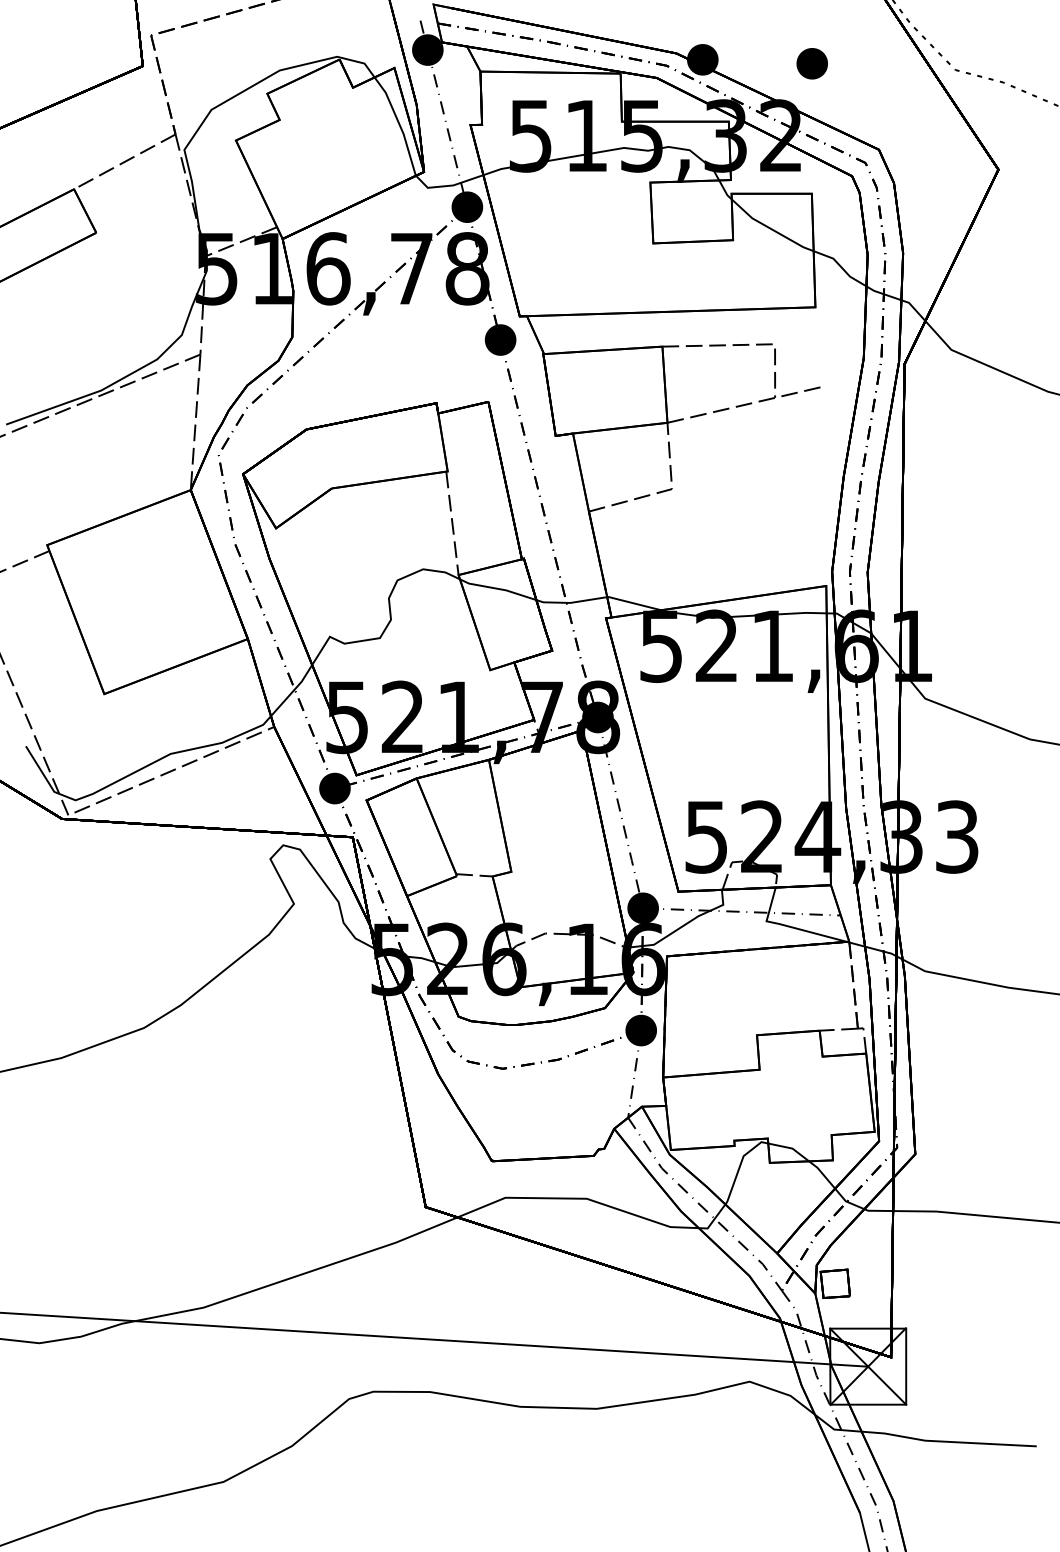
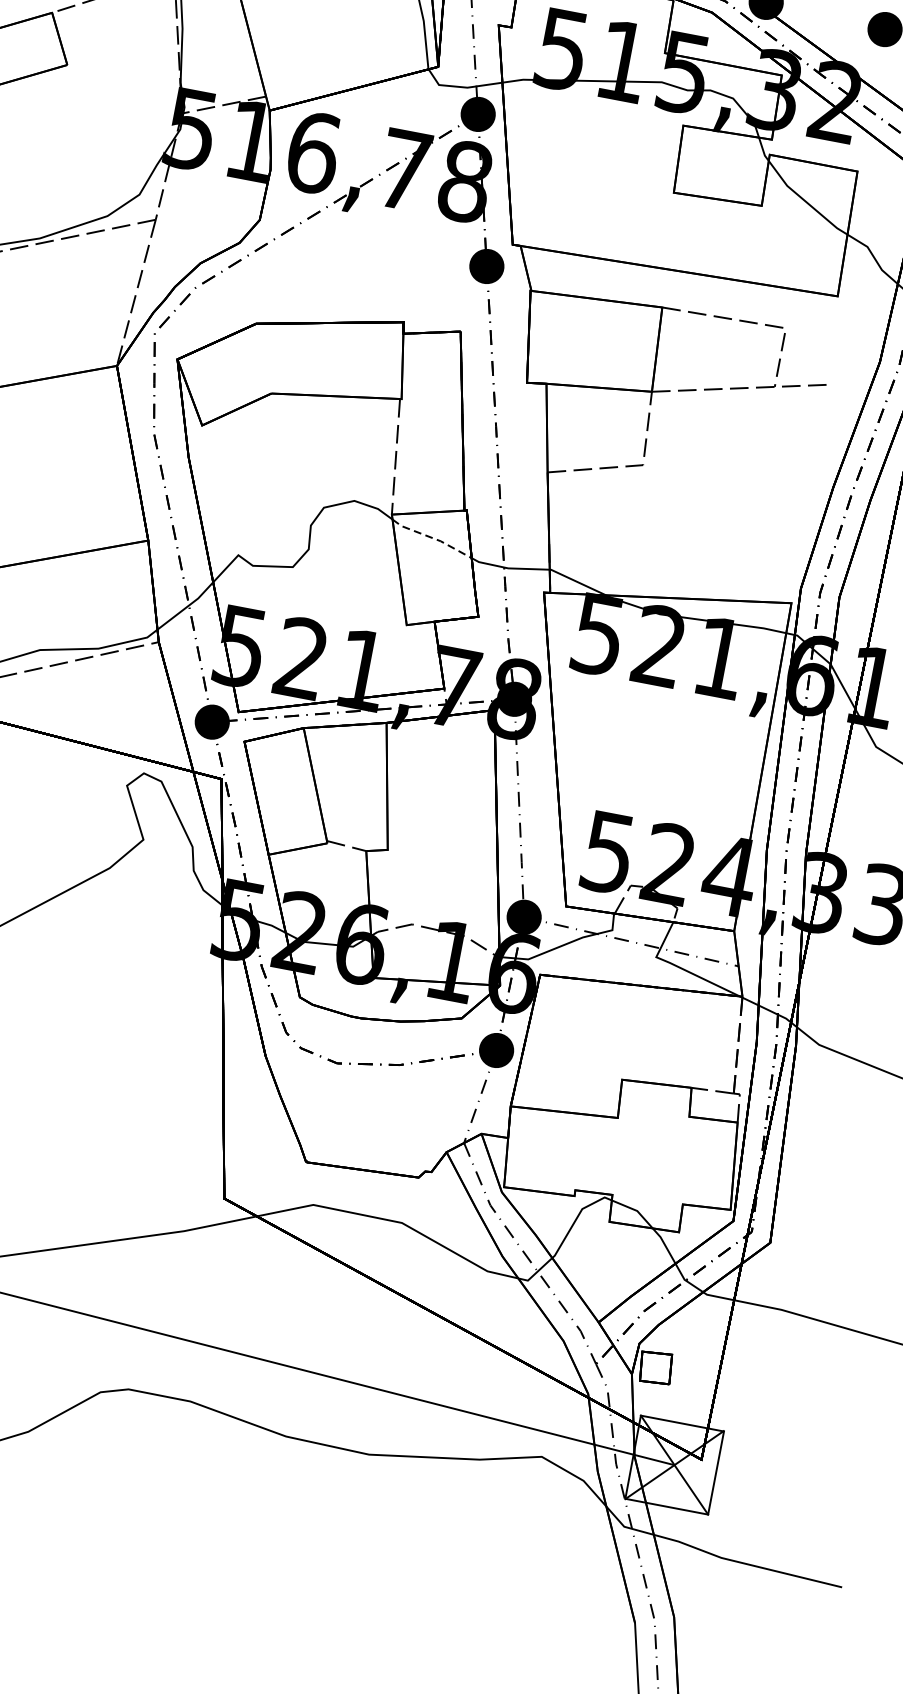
line: (498, 588) -> (432, 537), solid -> dashed

